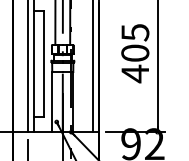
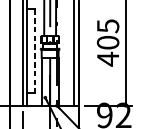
line: (44, 63) -> (35, 50), solid -> dashed

